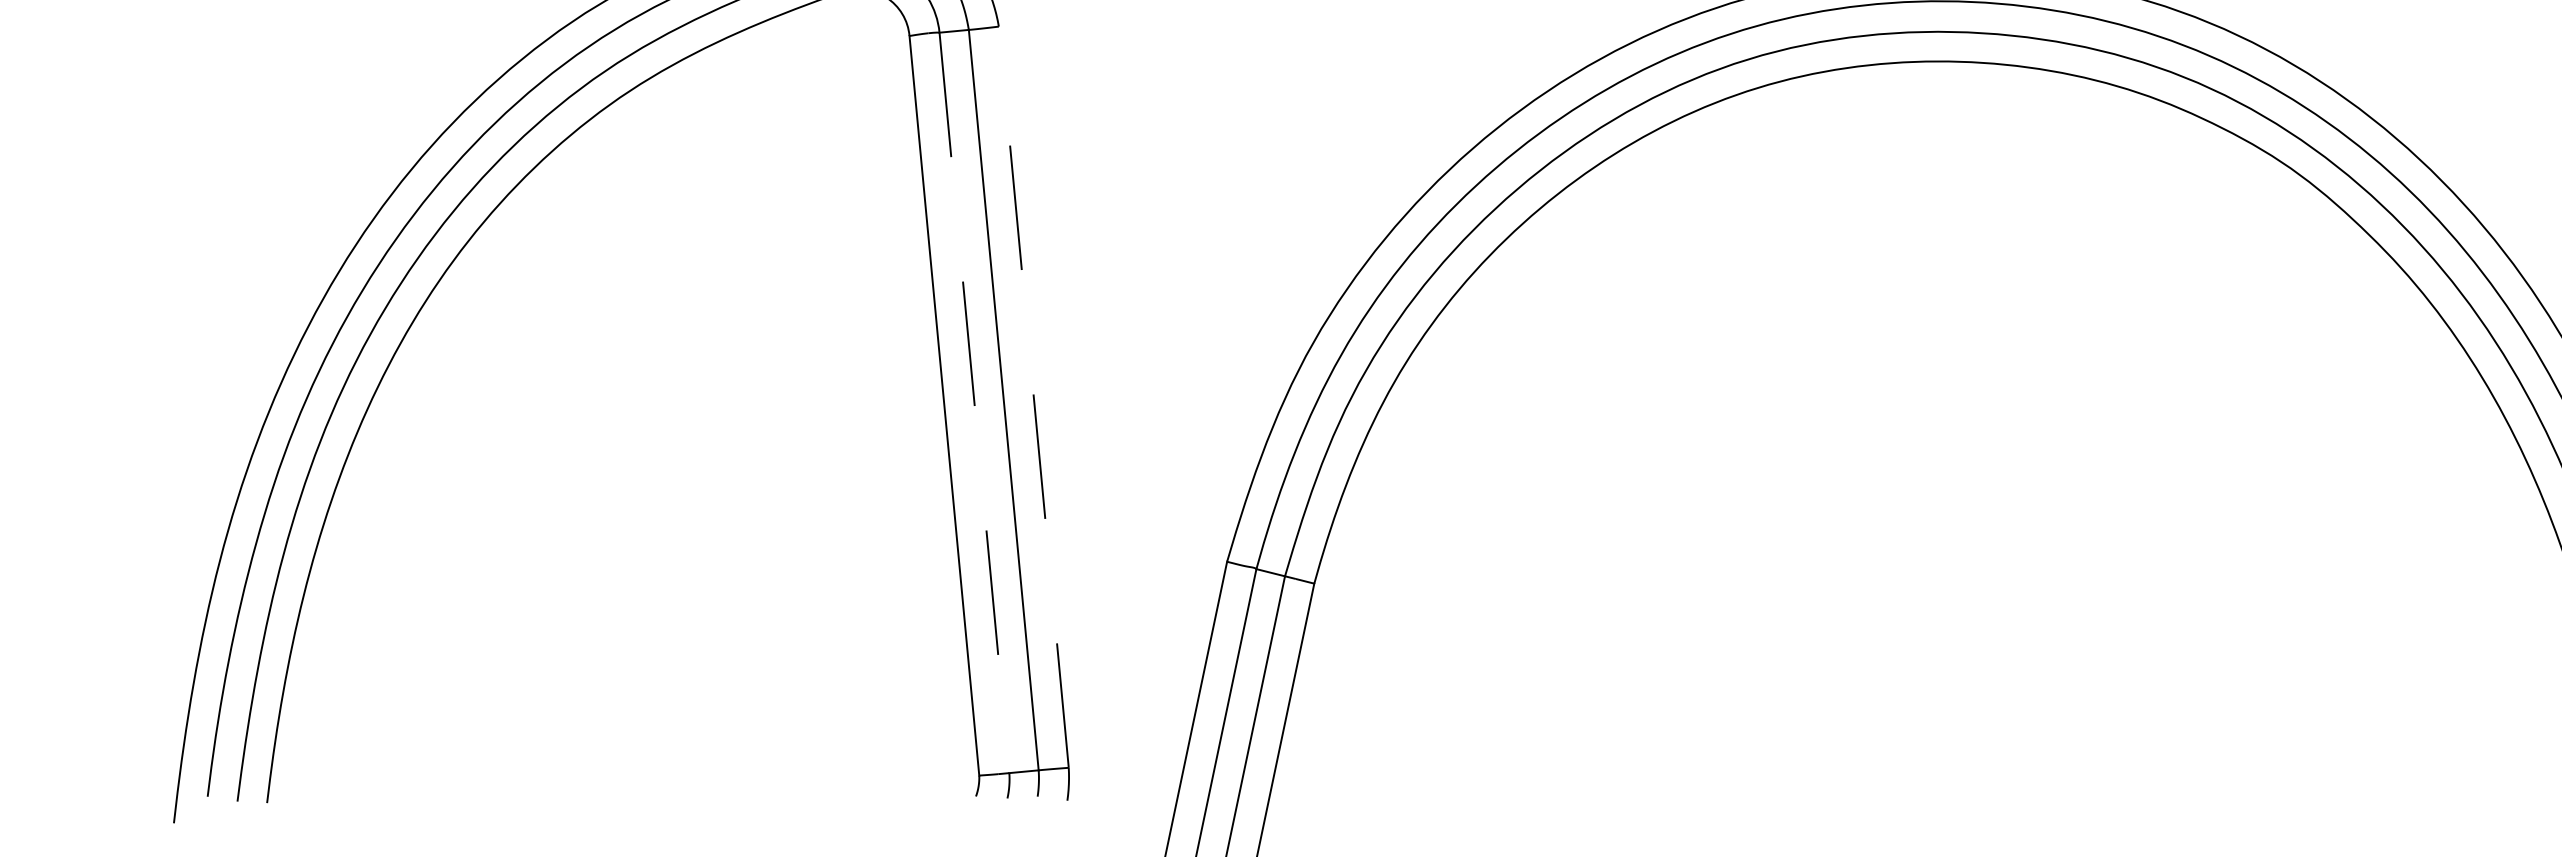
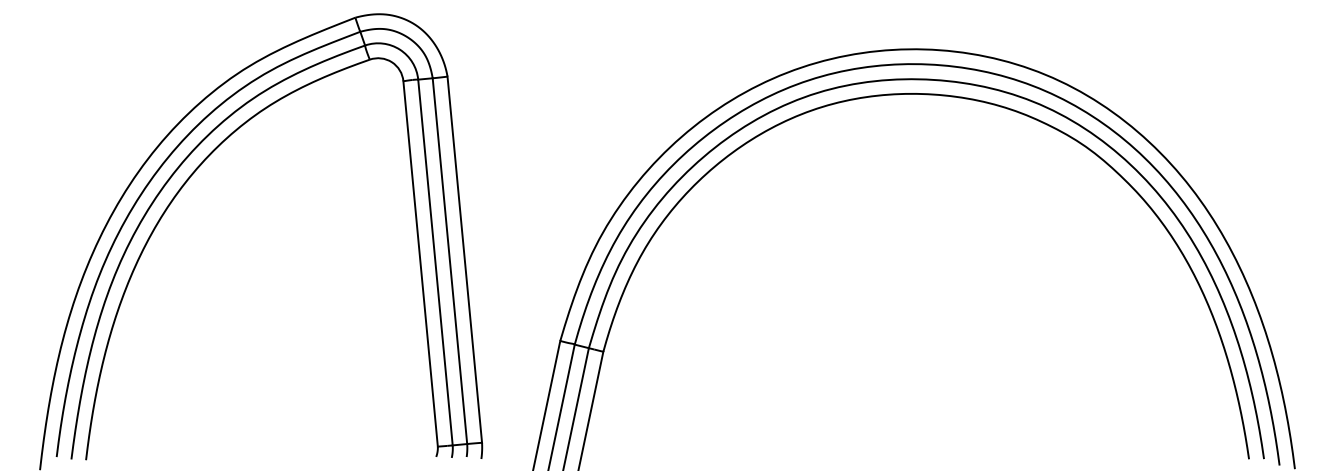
line: (1033, 396) -> (464, 259), dashed -> solid
line: (974, 402) -> (435, 262), dashed -> solid

